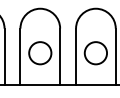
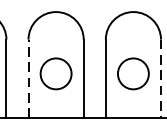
line: (20, 56) -> (28, 78), solid -> dashed
line: (115, 57) -> (160, 79), solid -> dashed

